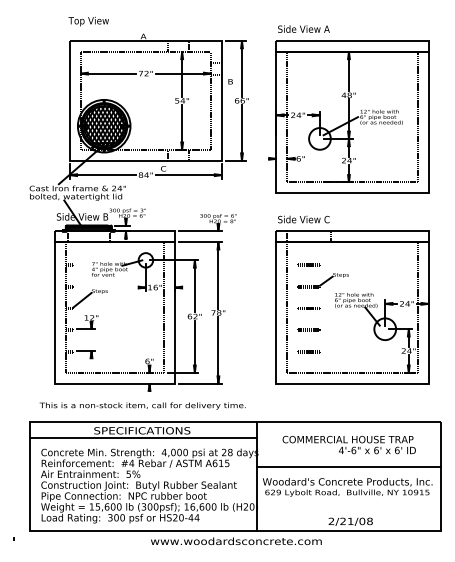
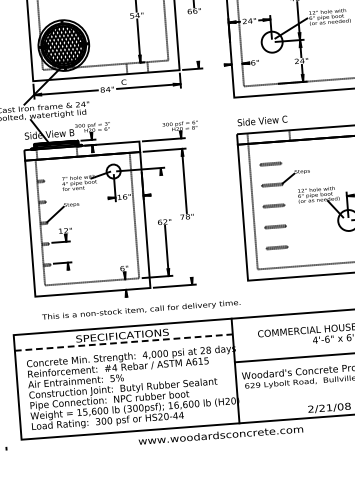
line: (242, 132) -> (197, 41), removed
line: (194, 286) -> (162, 193), removed
line: (218, 350) -> (189, 252), removed
text: (142, 405) -> (141, 309), moved
line: (143, 438) -> (124, 343), solid -> dashed

